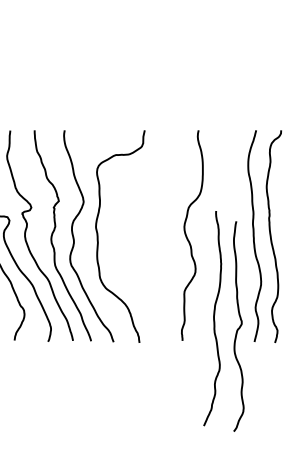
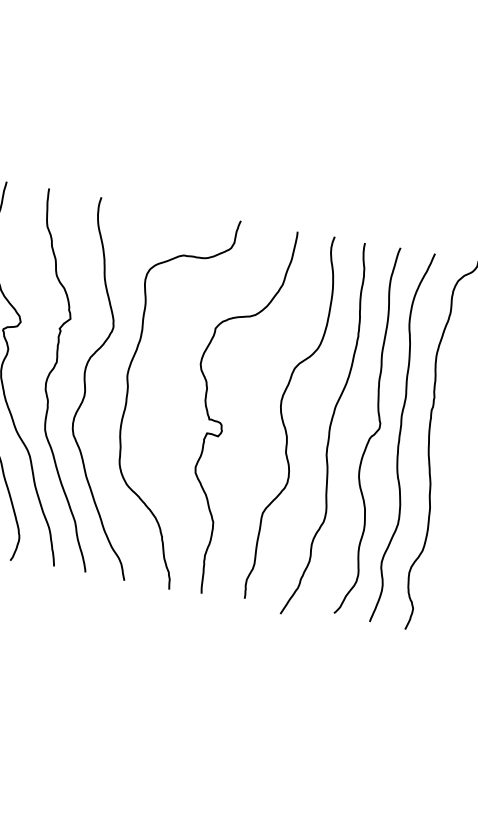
curve: (153, 244) -> (222, 422), added
curve: (213, 318) -> (328, 429), moved
curve: (239, 326) -> (374, 431), moved

